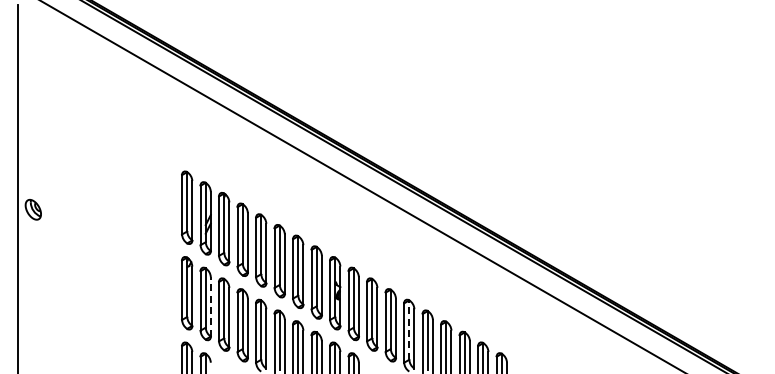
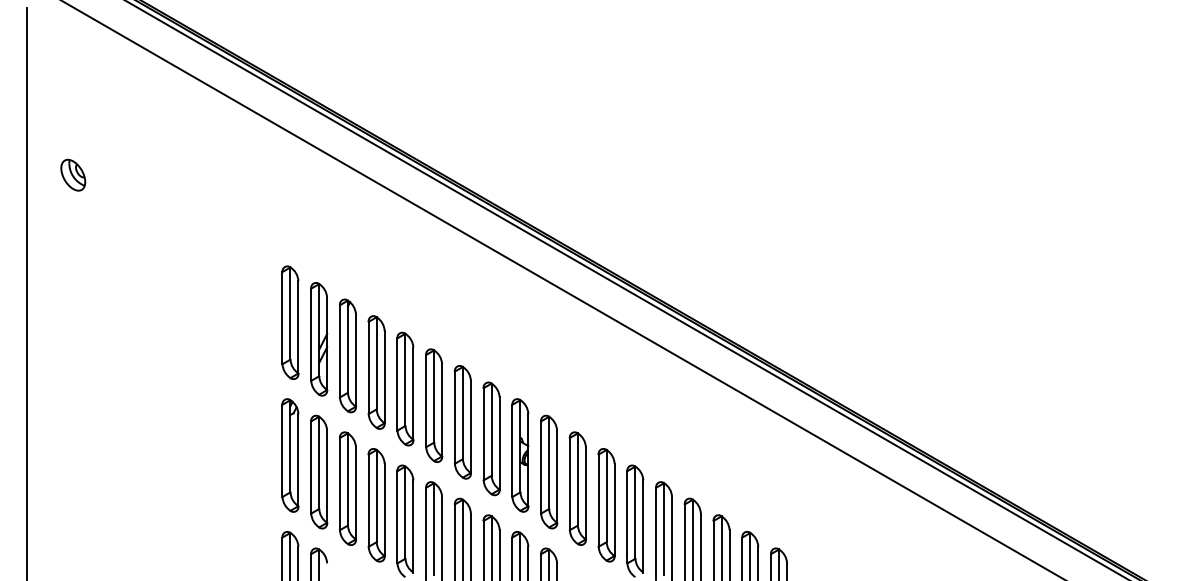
part: (32, 209) -> (71, 174), moved
line: (210, 306) -> (326, 476), dashed -> solid
line: (409, 330) -> (635, 513), dashed -> solid

